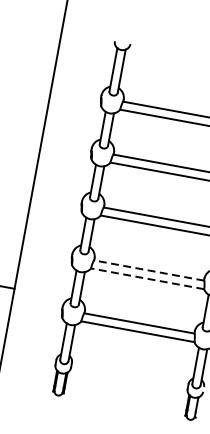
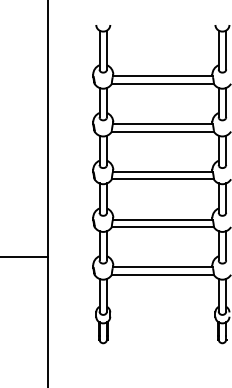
line: (148, 270) -> (162, 219), dashed -> solid
line: (147, 279) -> (162, 227), dashed -> solid

